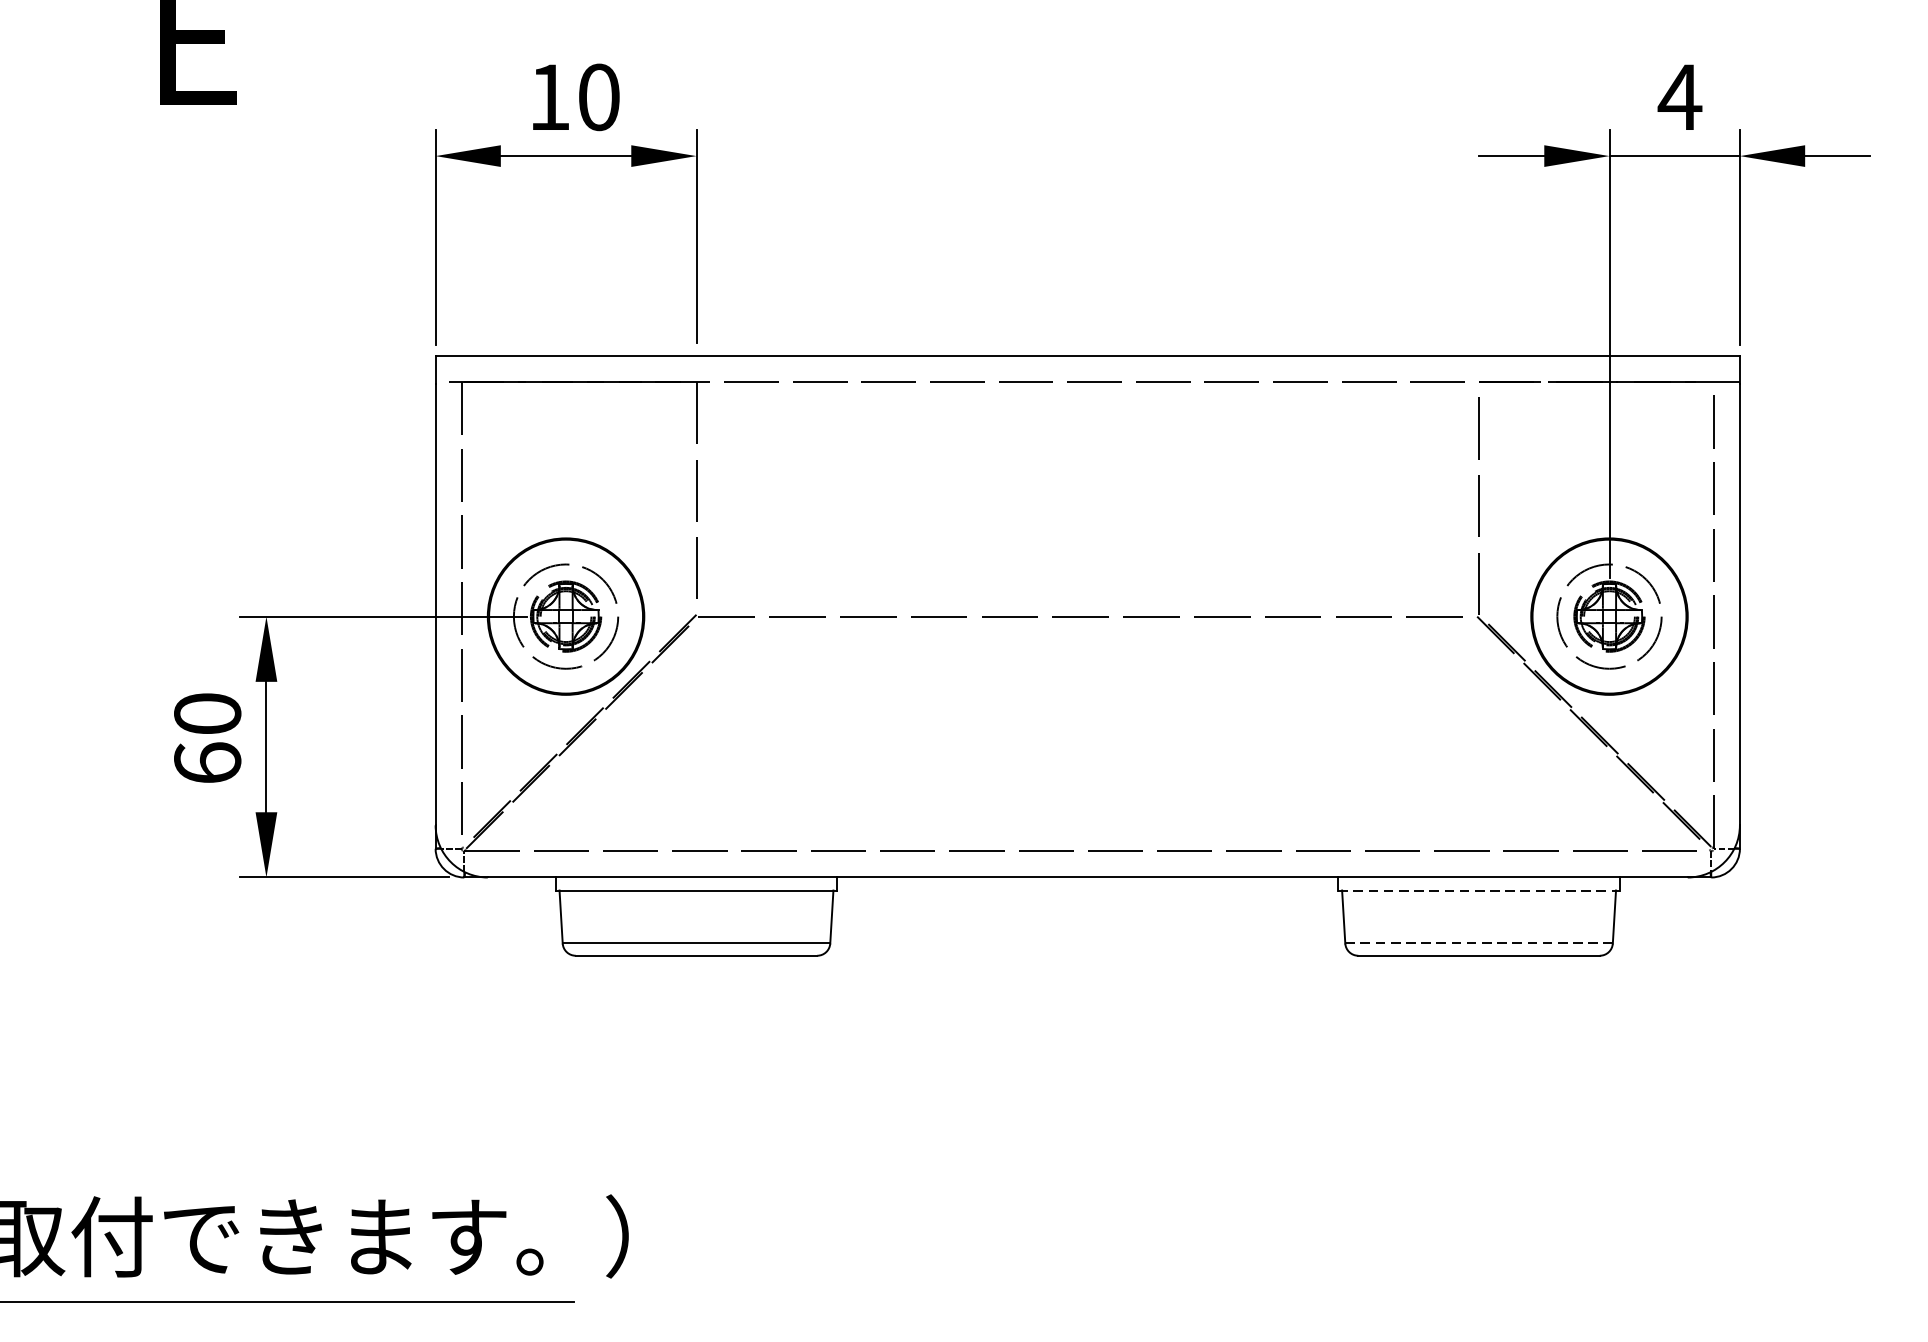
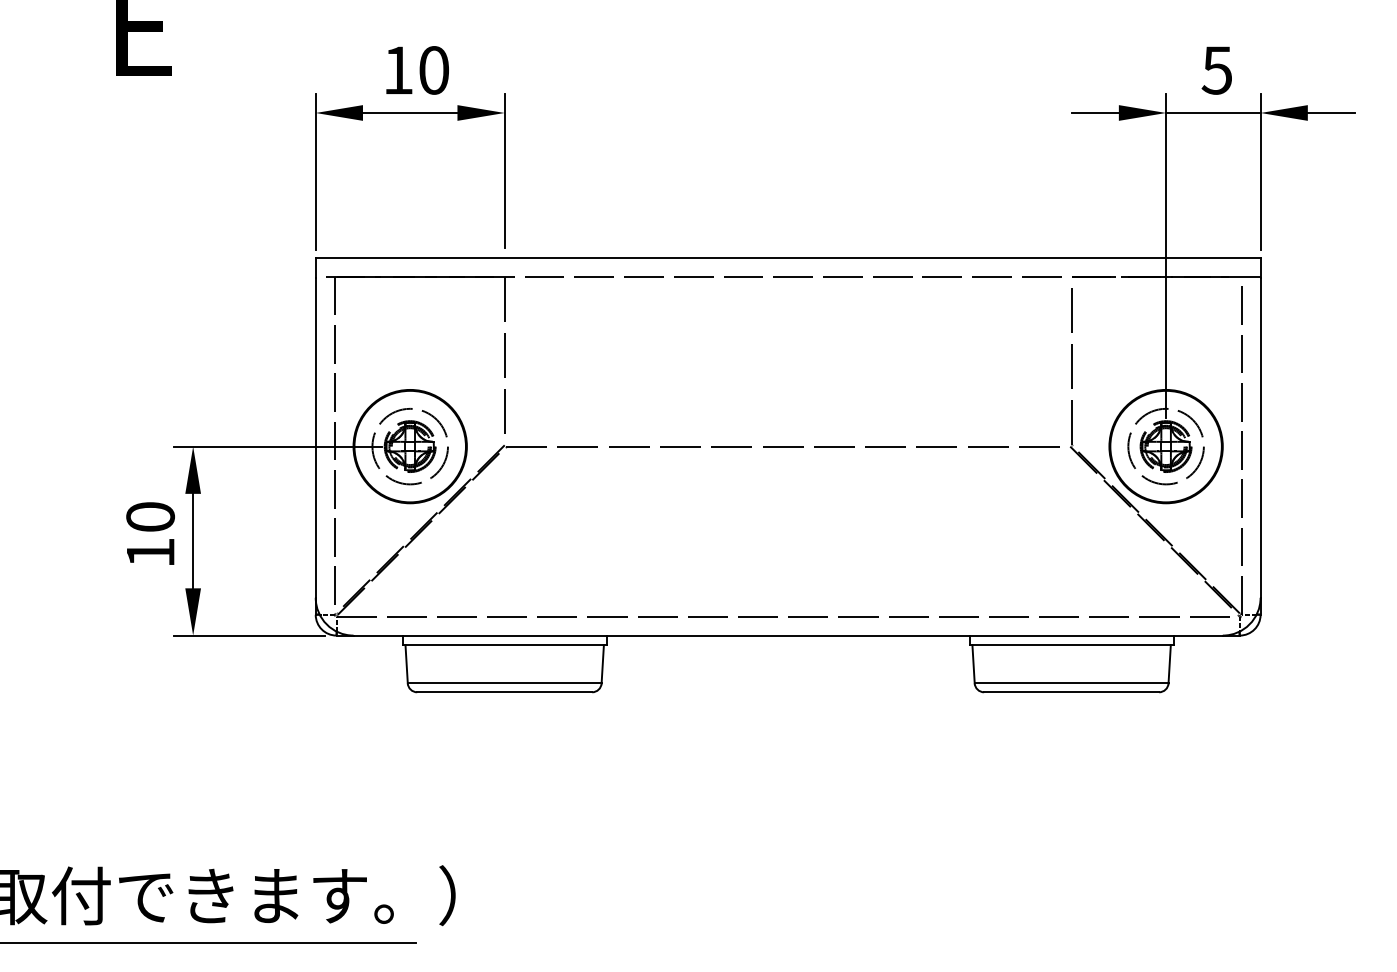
text: (1680, 97) -> (1217, 70), 4 -> 5
text: (207, 761) -> (150, 551), 60 -> 10
line: (1480, 891) -> (1072, 645), dashed -> solid
line: (1478, 943) -> (1071, 683), dashed -> solid

